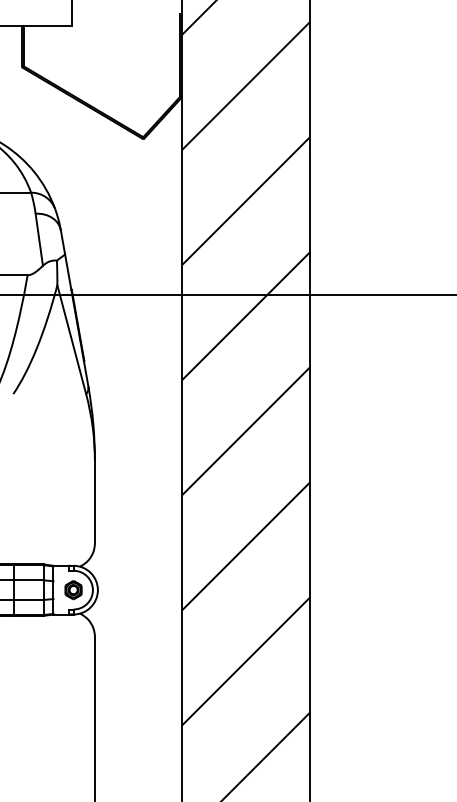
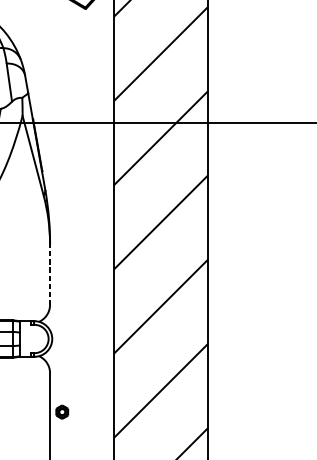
line: (94, 501) -> (49, 274), solid -> dashed
part: (73, 590) -> (62, 412), moved

